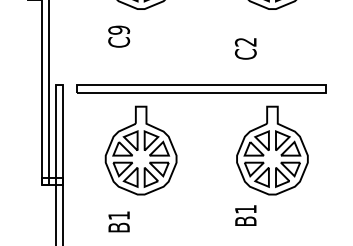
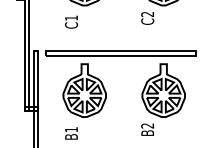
text: (119, 29) -> (71, 17), C9 -> C1
text: (245, 49) -> (147, 18), moved
text: (245, 208) -> (147, 125), B1 -> B2

